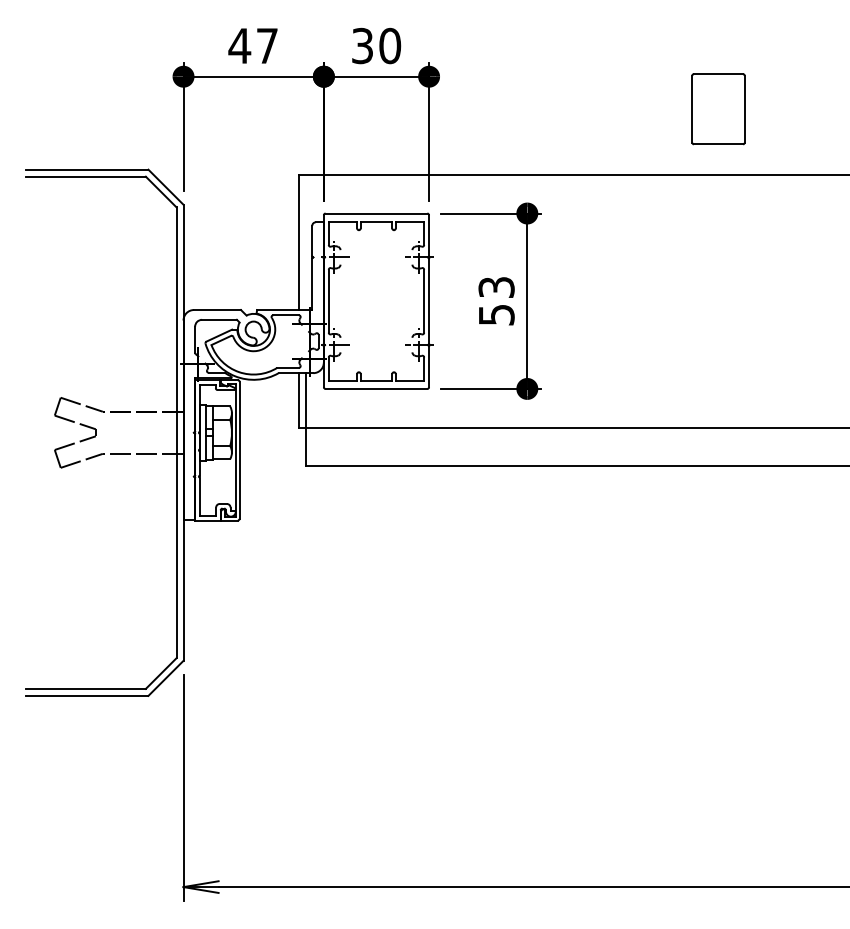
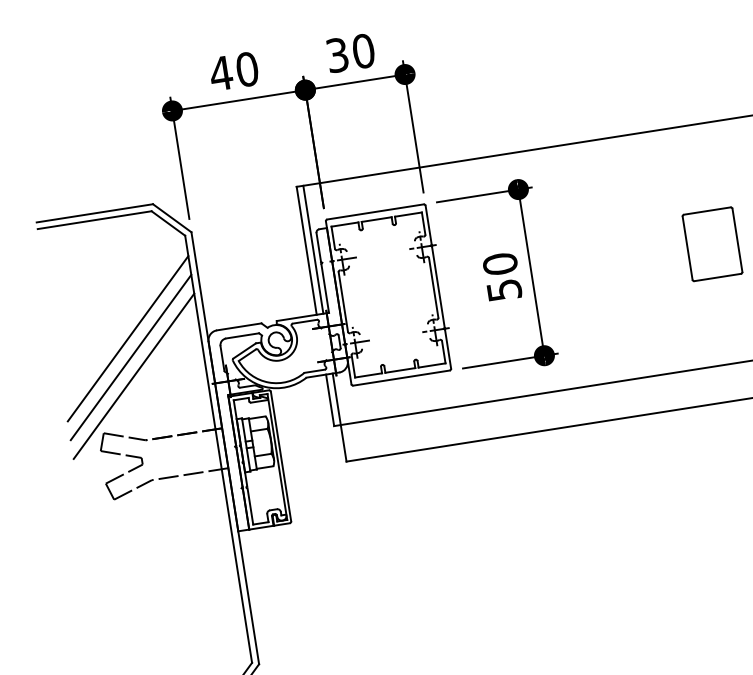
text: (267, 45) -> (247, 68), 47 -> 40
part: (718, 109) -> (712, 244), moved
line: (306, 242) -> (313, 249), added
text: (496, 287) -> (500, 264), 53 -> 50
line: (100, 303) -> (127, 338), added
line: (100, 323) -> (130, 357), added
line: (100, 343) -> (133, 375), added

